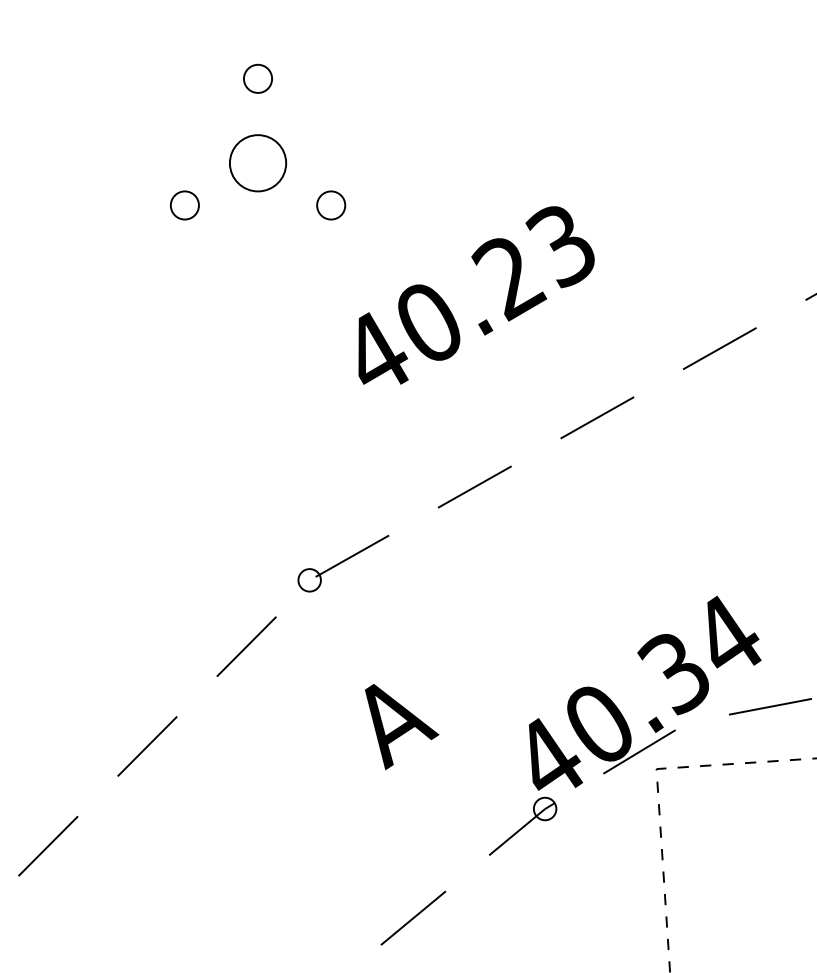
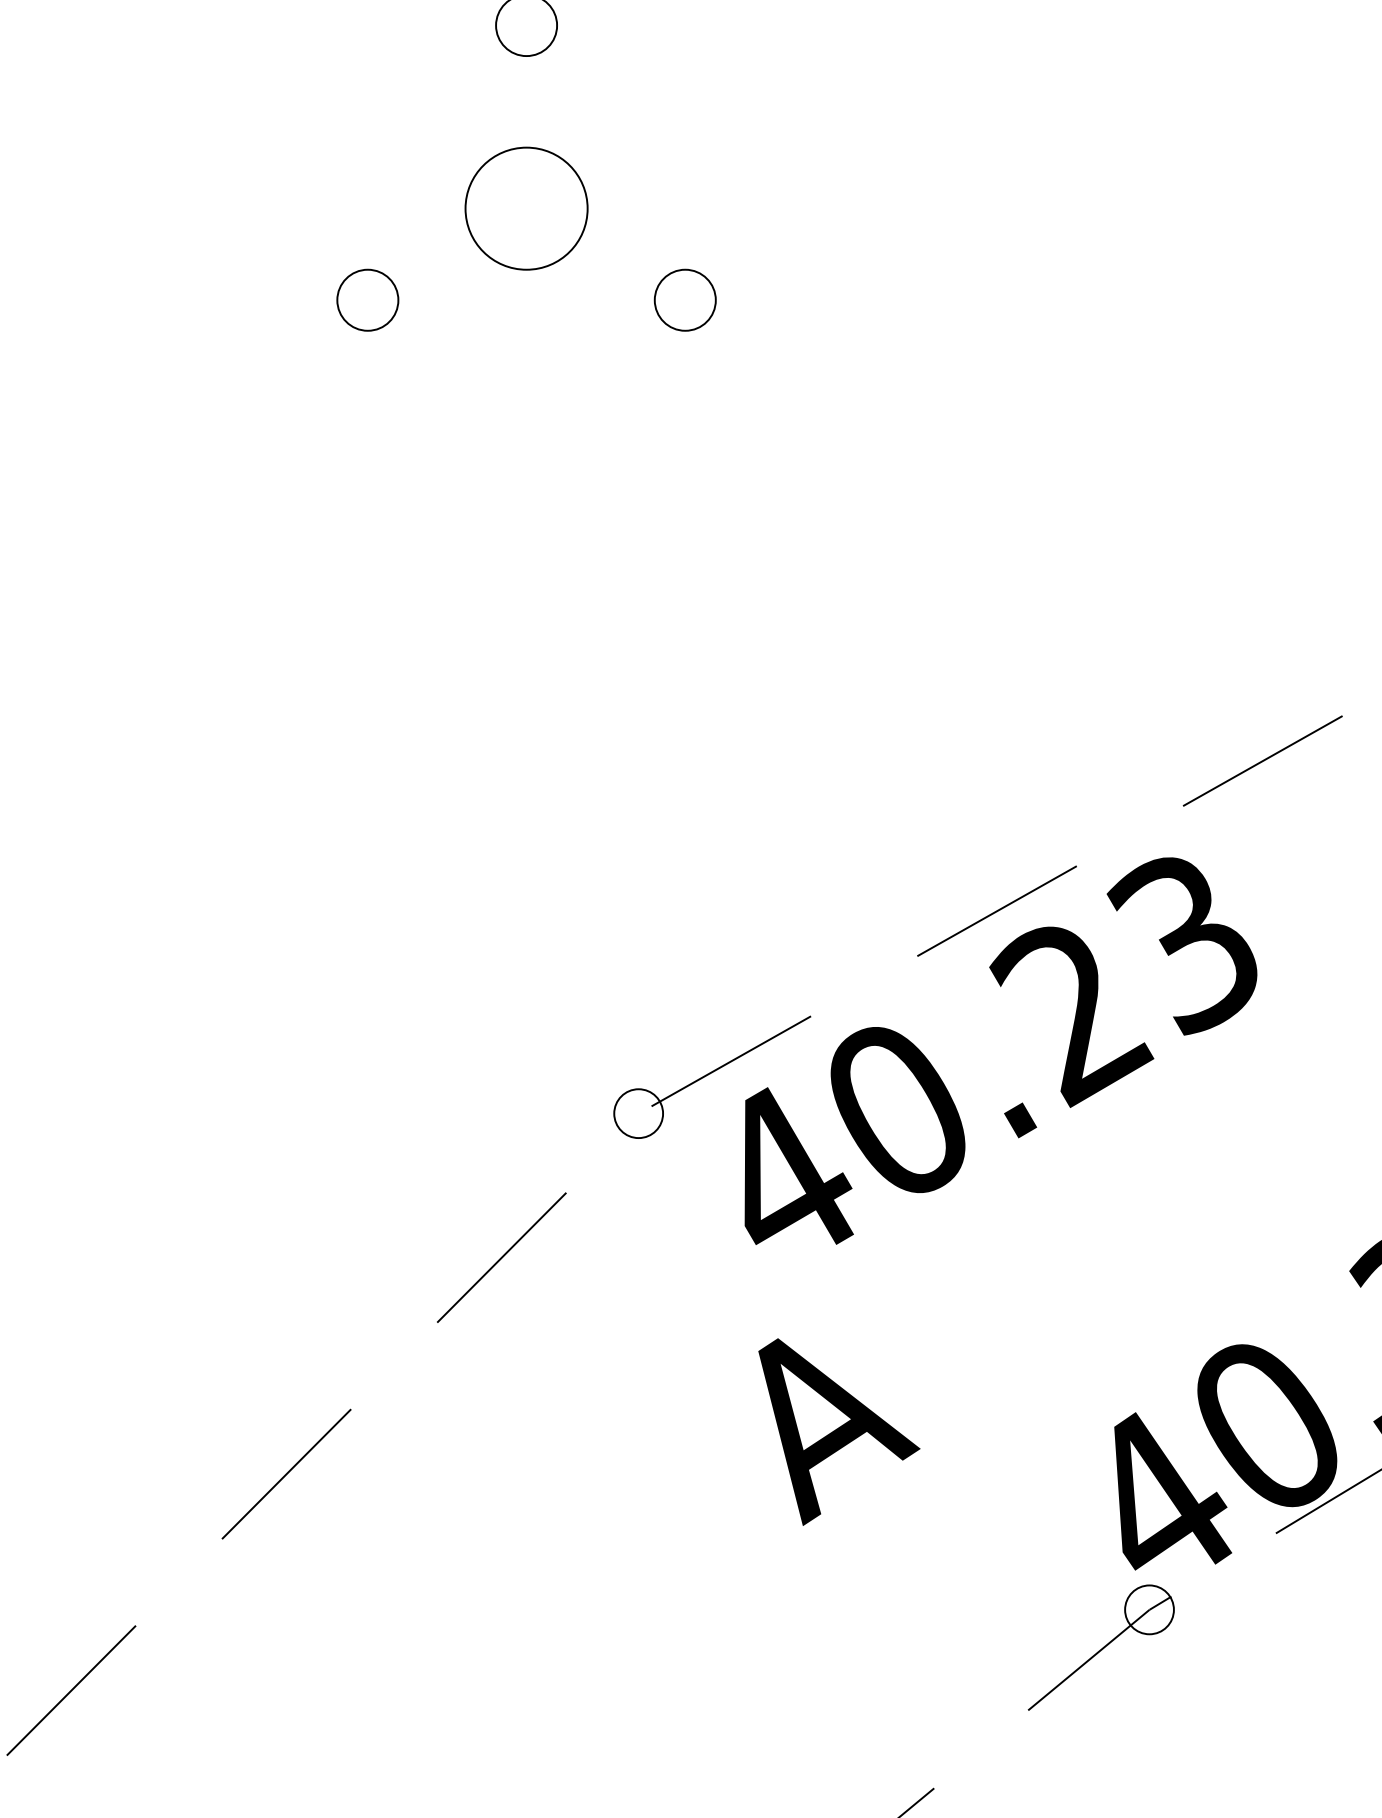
text: (476, 295) -> (1000, 1051), moved

